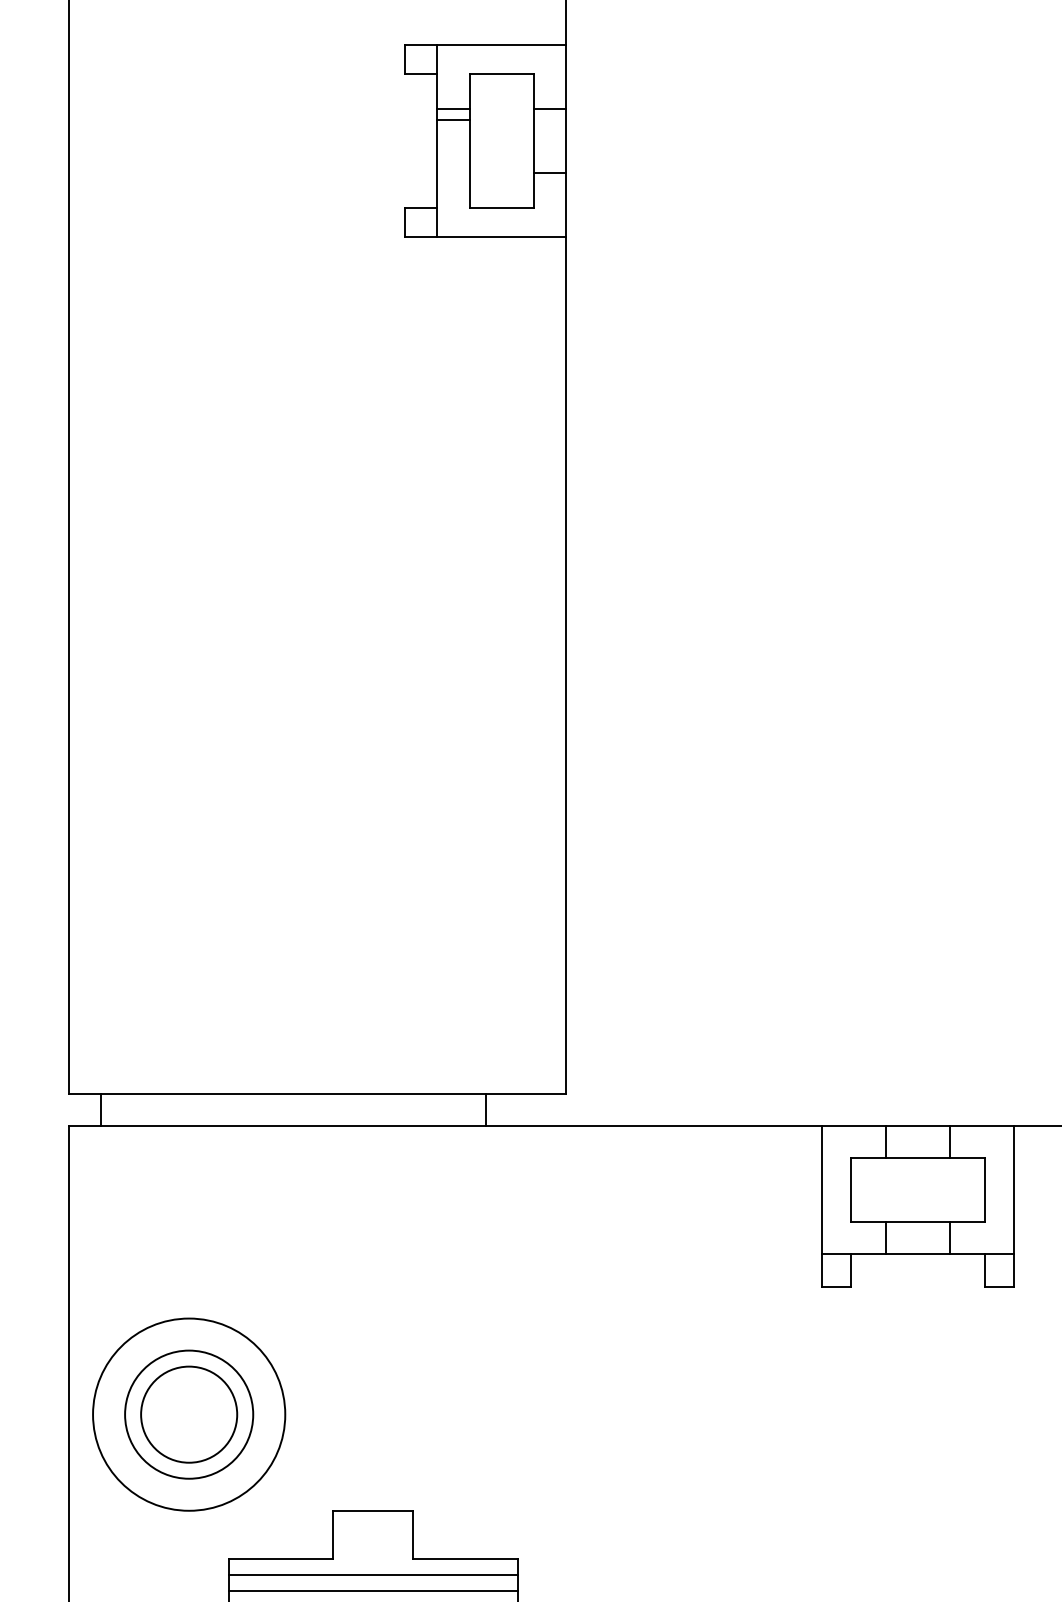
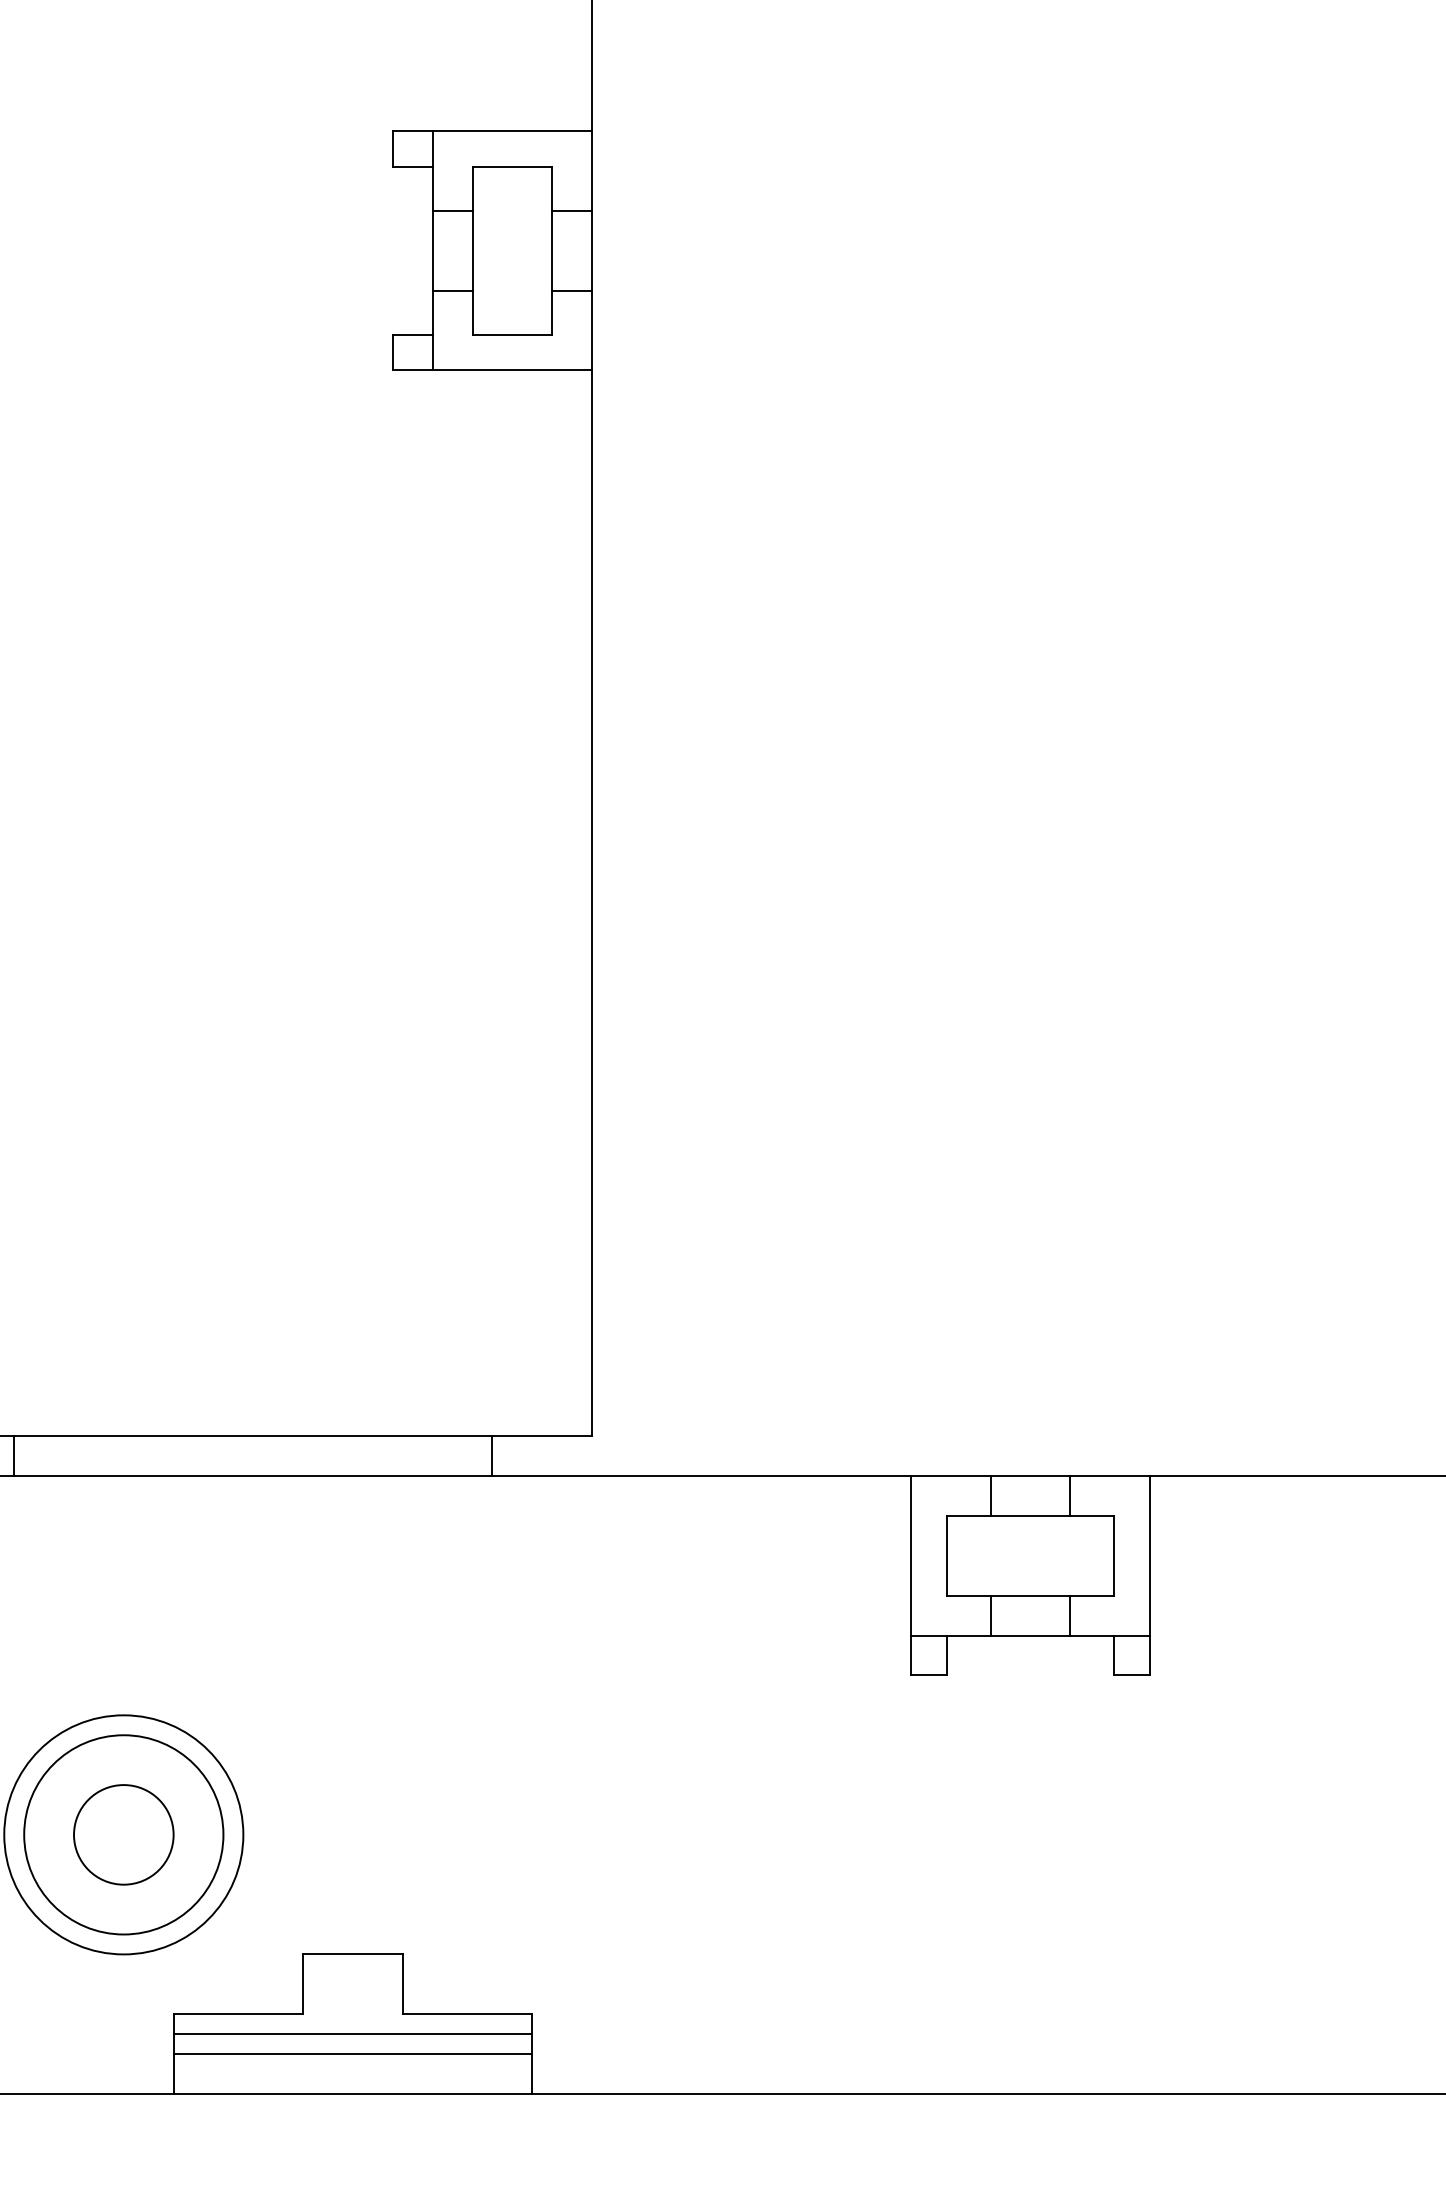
line: (453, 119) -> (452, 290), moved
circle: (188, 1414) -> (123, 1834), size x0.62
circle: (188, 1414) -> (123, 1834), size x1.67

